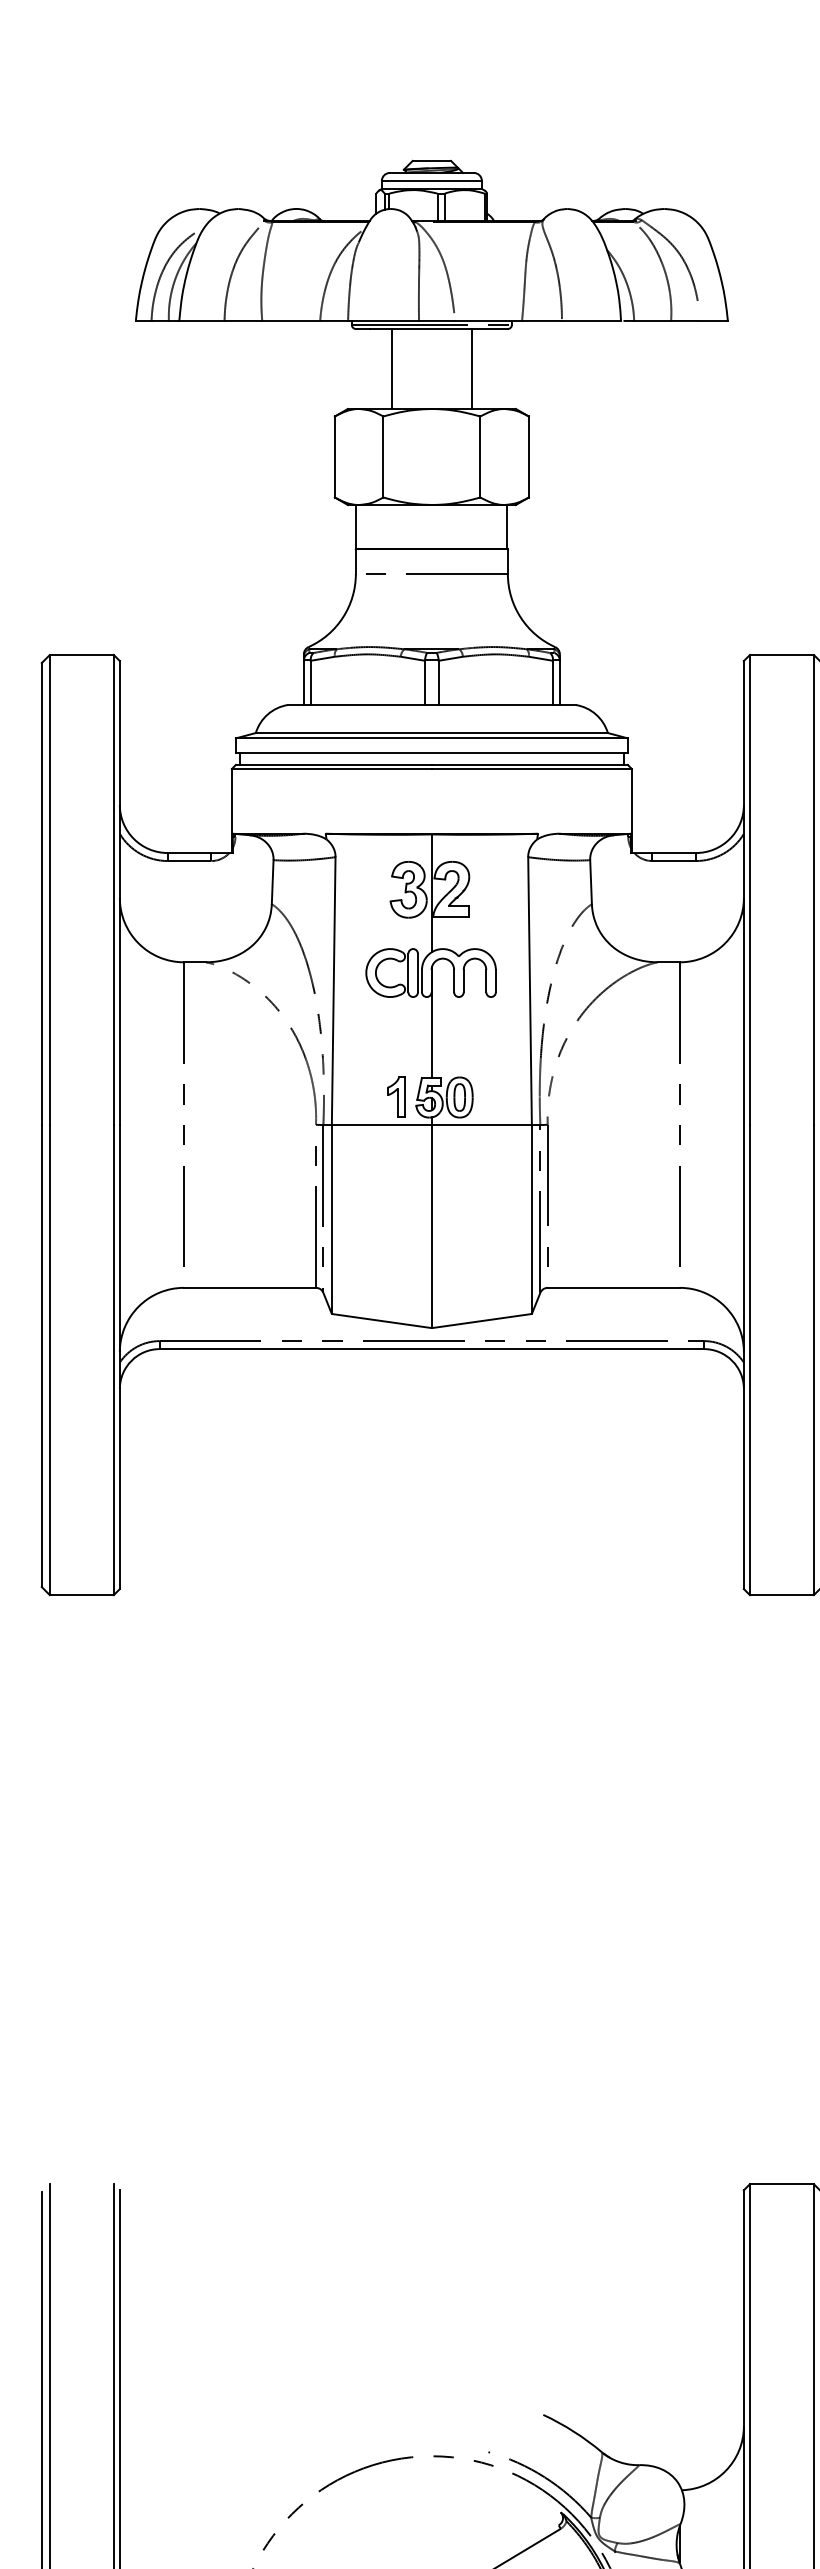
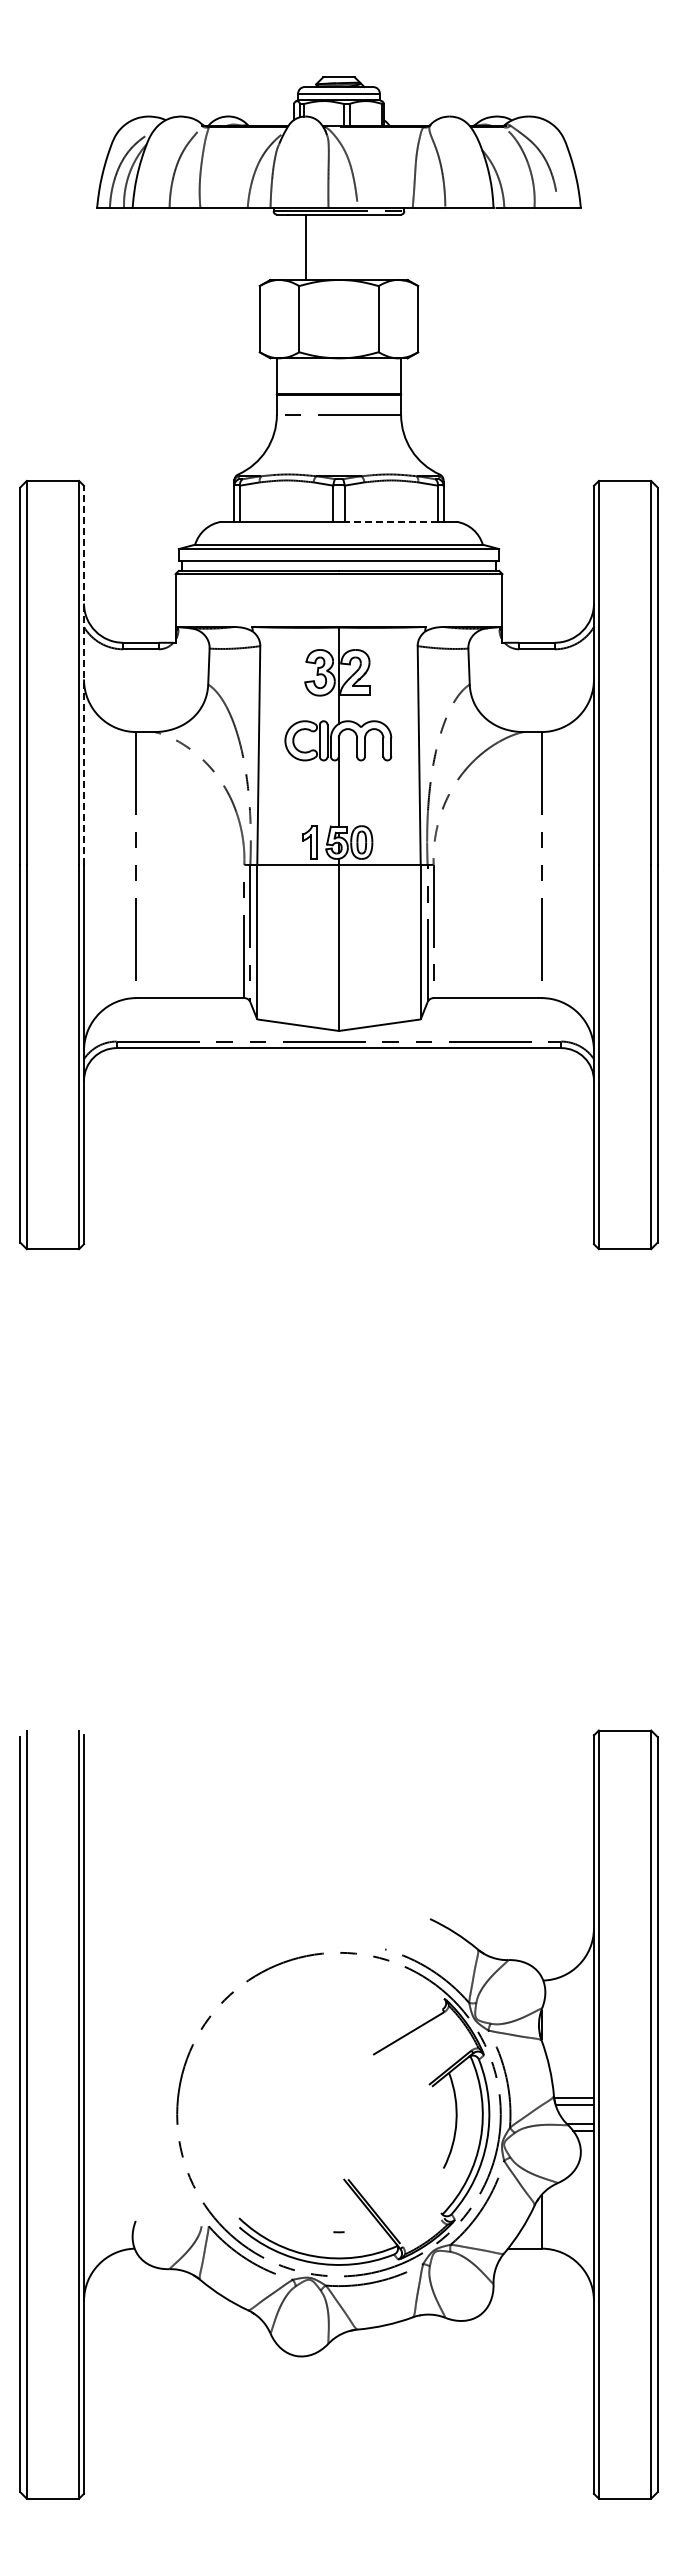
line: (471, 368) -> (371, 246), removed
line: (496, 704) -> (391, 521), solid -> dashed
line: (120, 893) -> (84, 675), solid -> dashed

